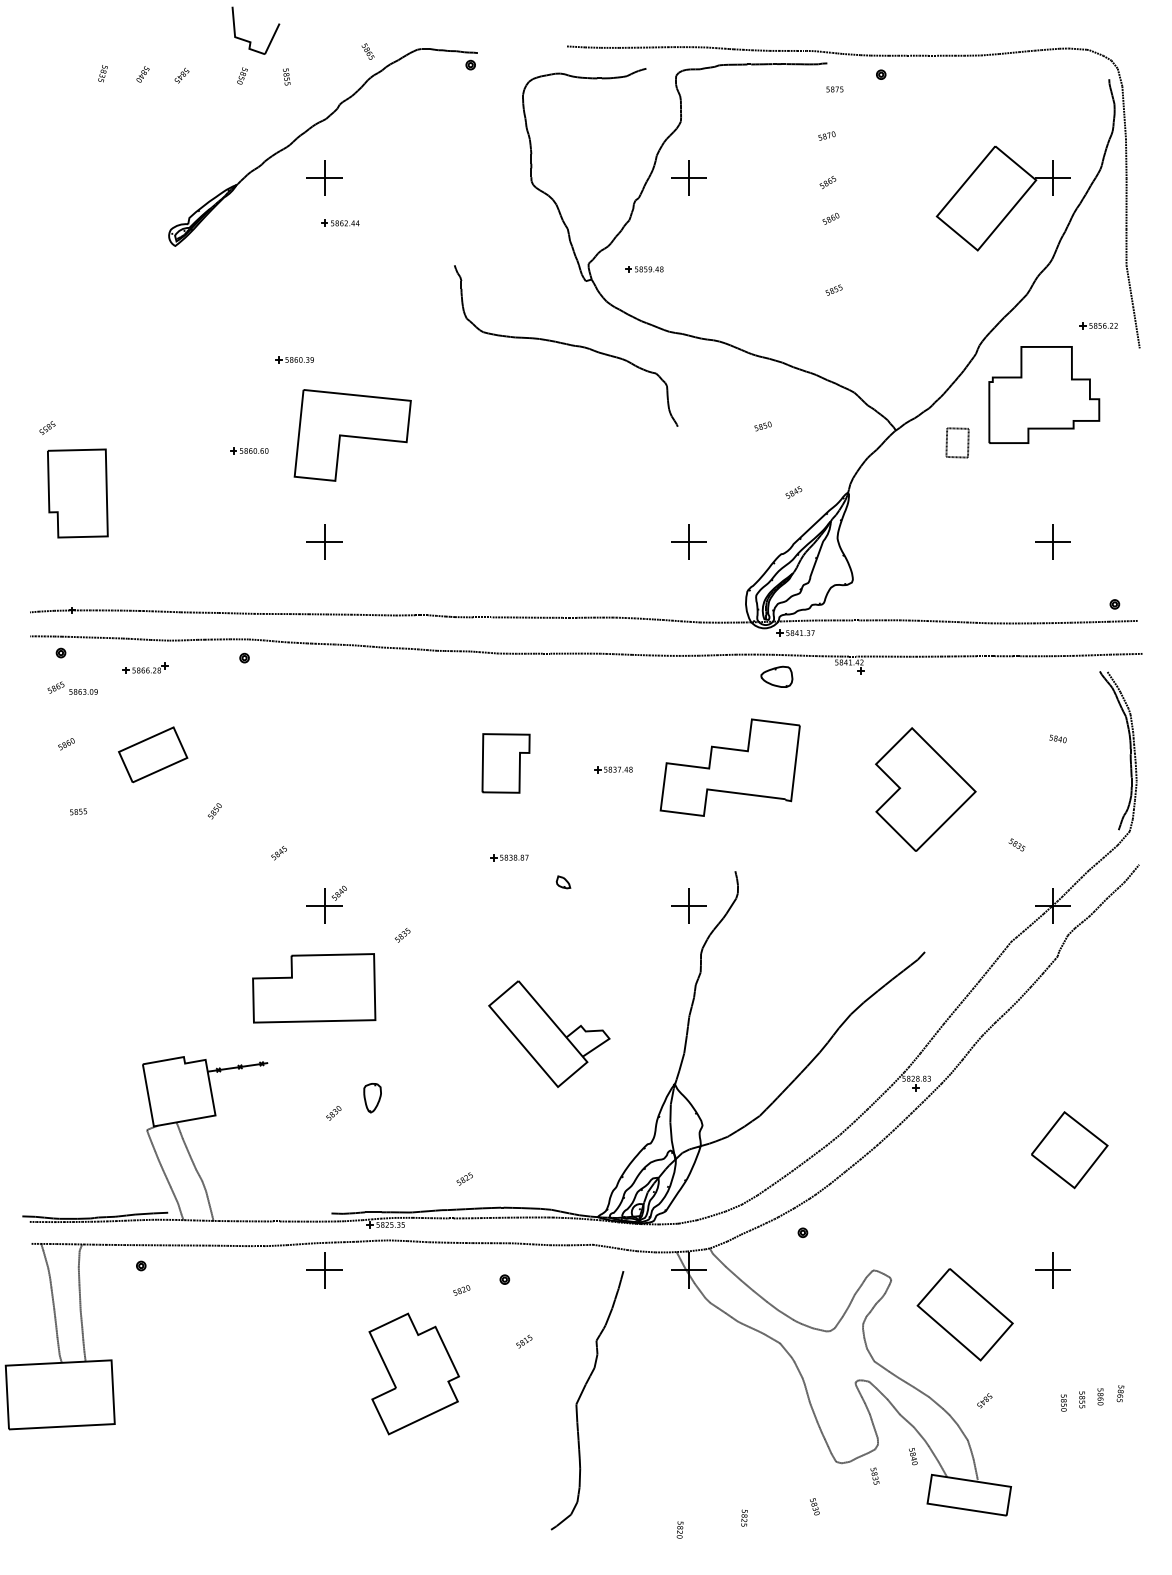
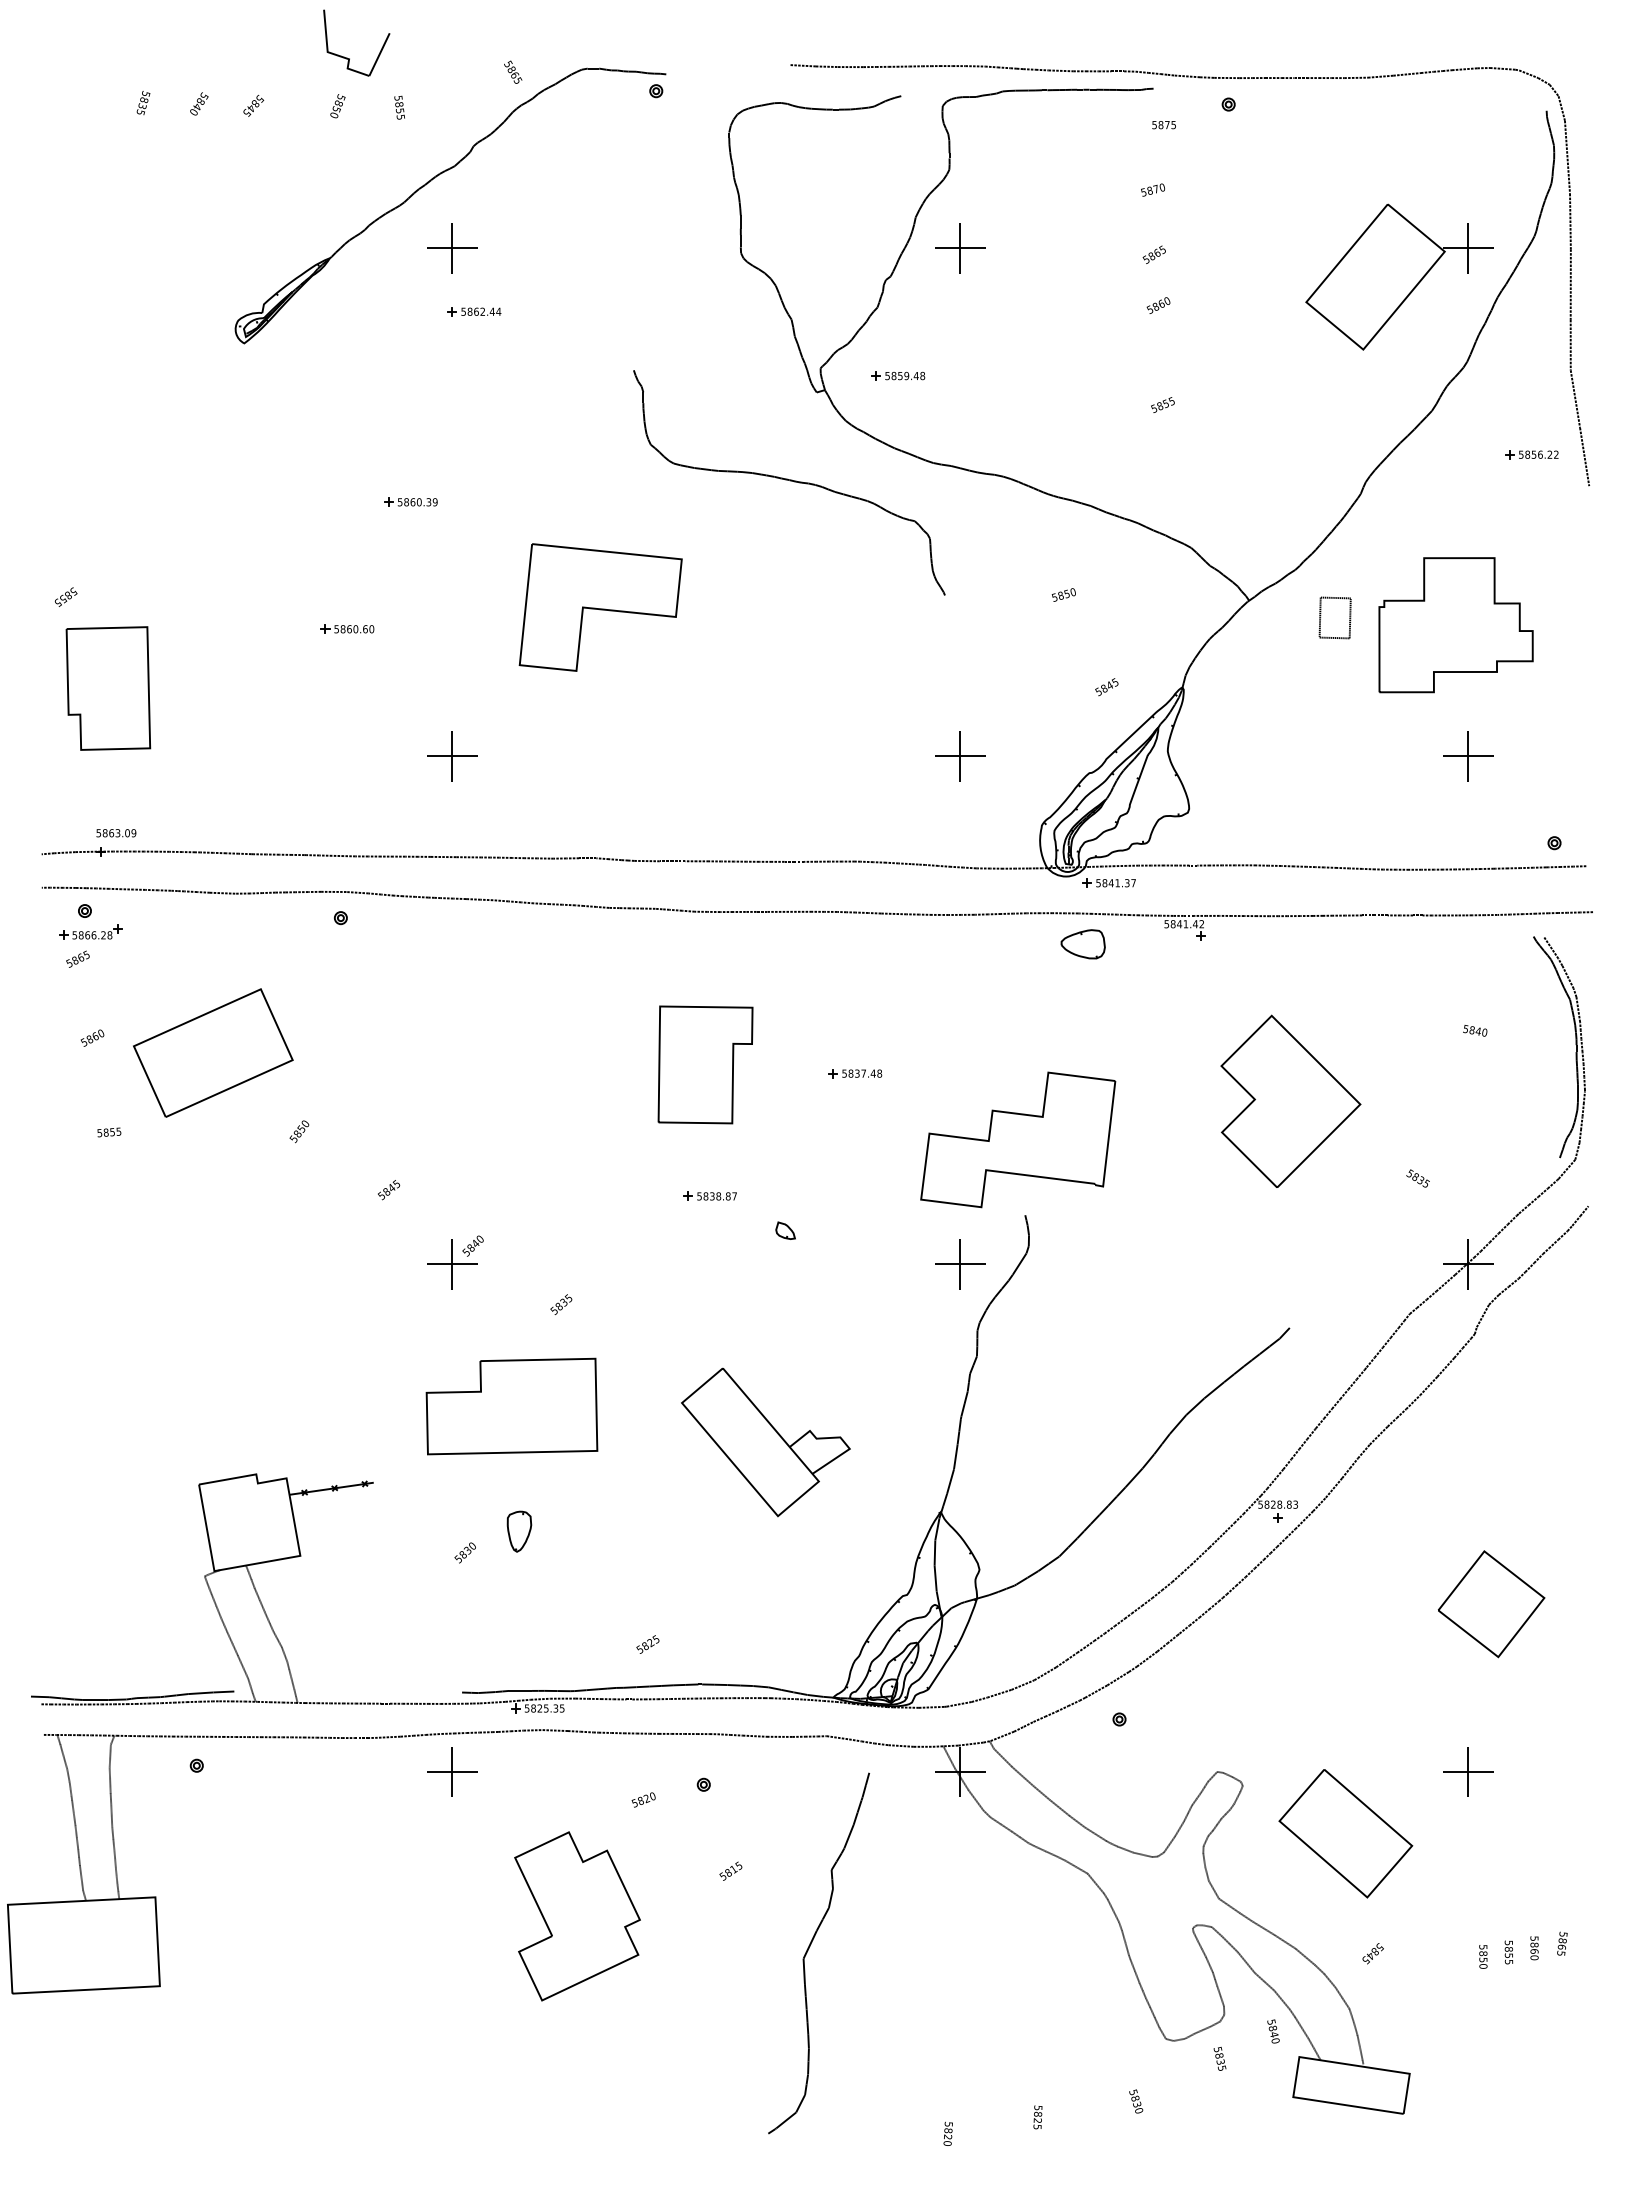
part: (1043, 395) -> (1455, 625), moved
part: (352, 435) -> (600, 607), moved
part: (145, 667) -> (90, 931), moved
text: (83, 692) -> (116, 833), moved
part: (153, 754) -> (213, 1052), size x1.67
part: (506, 763) -> (705, 1064), size x1.43
part: (730, 767) -> (1018, 1139), moved
part: (313, 988) -> (511, 1406), moved

